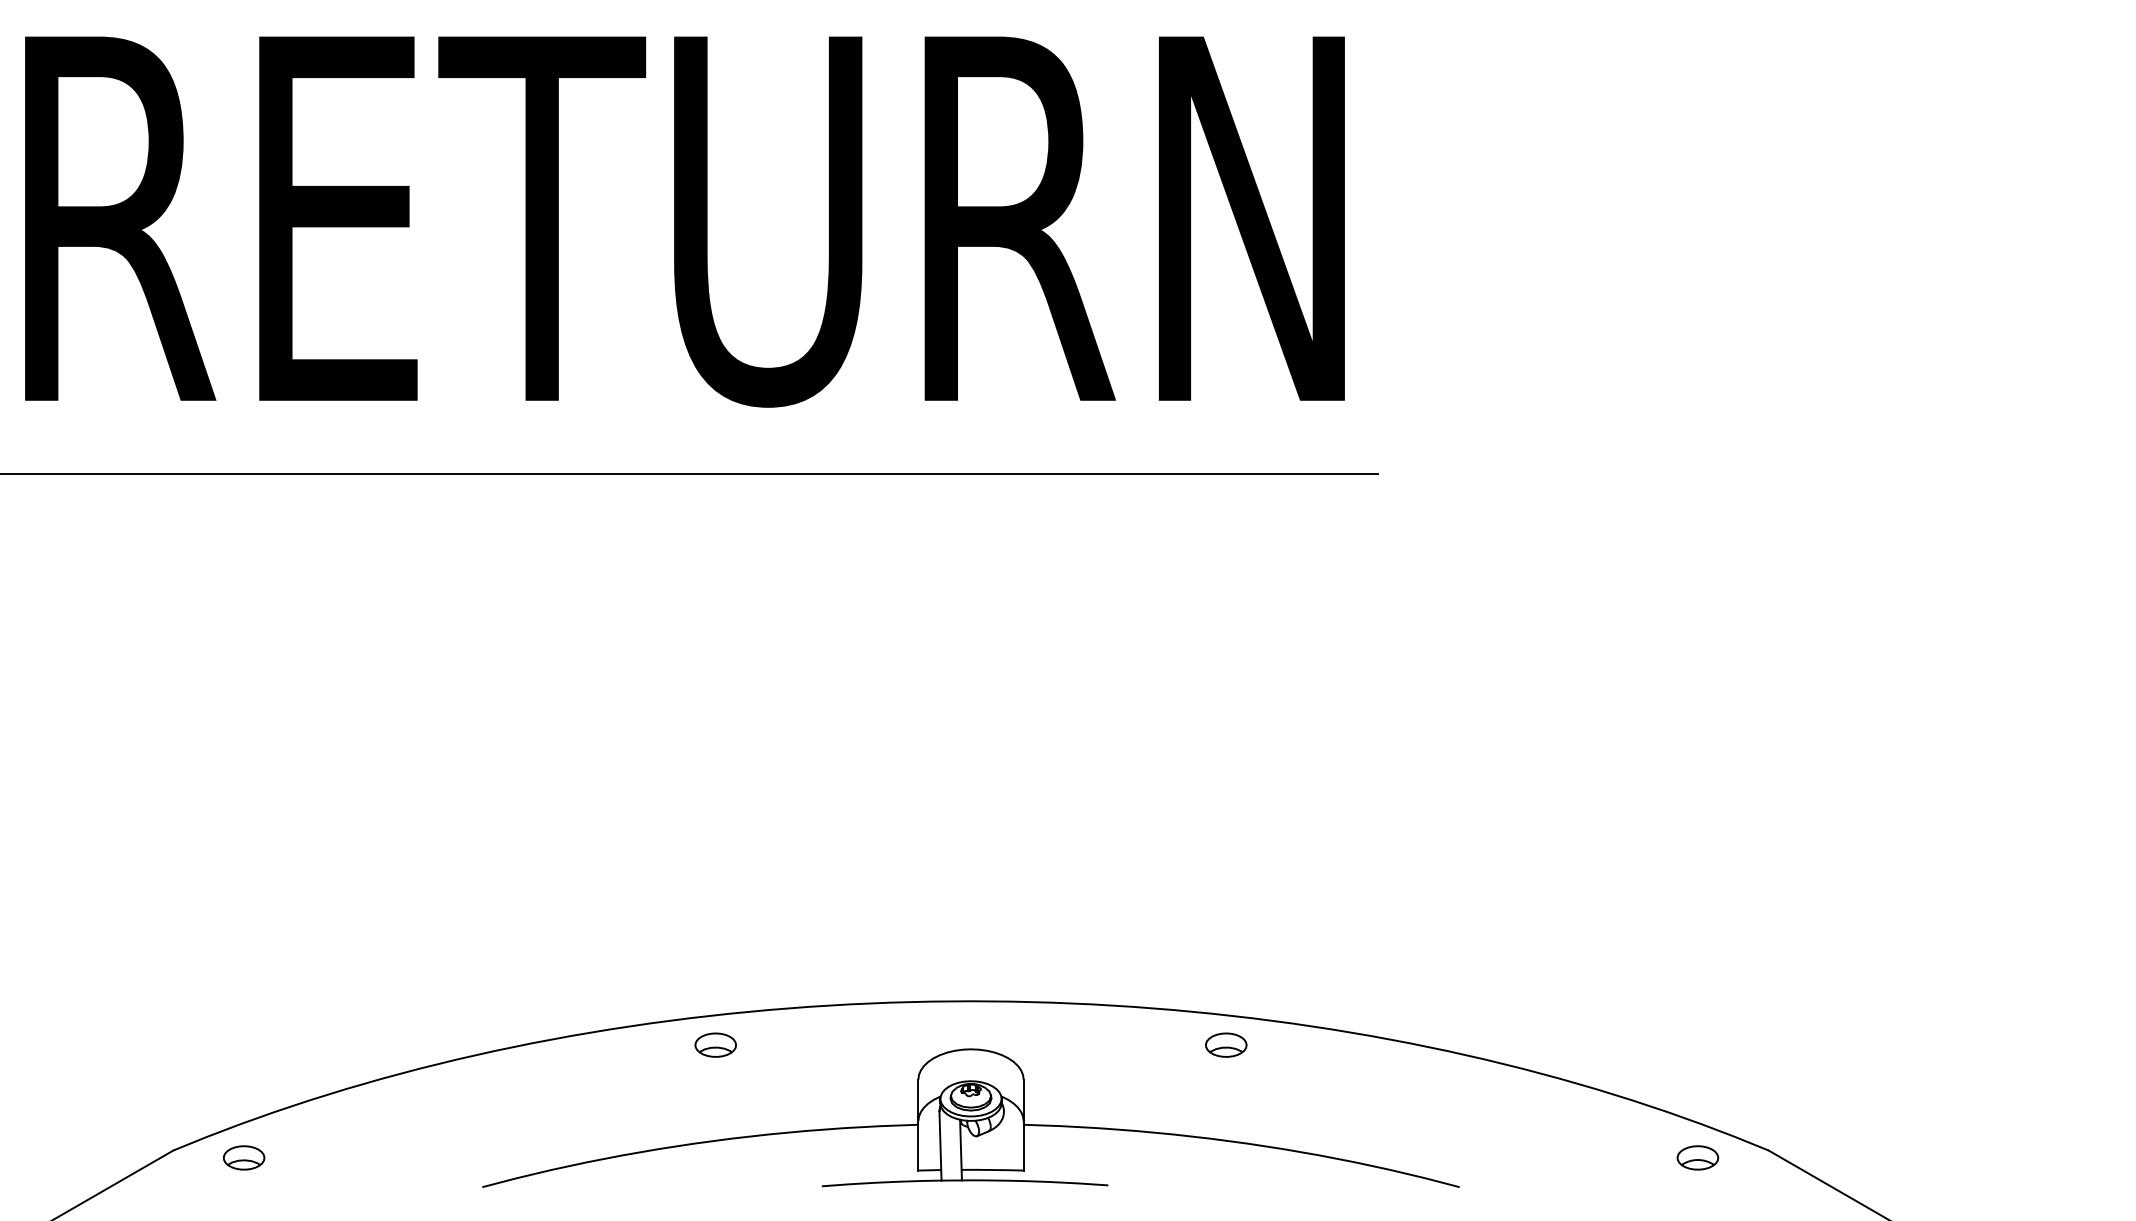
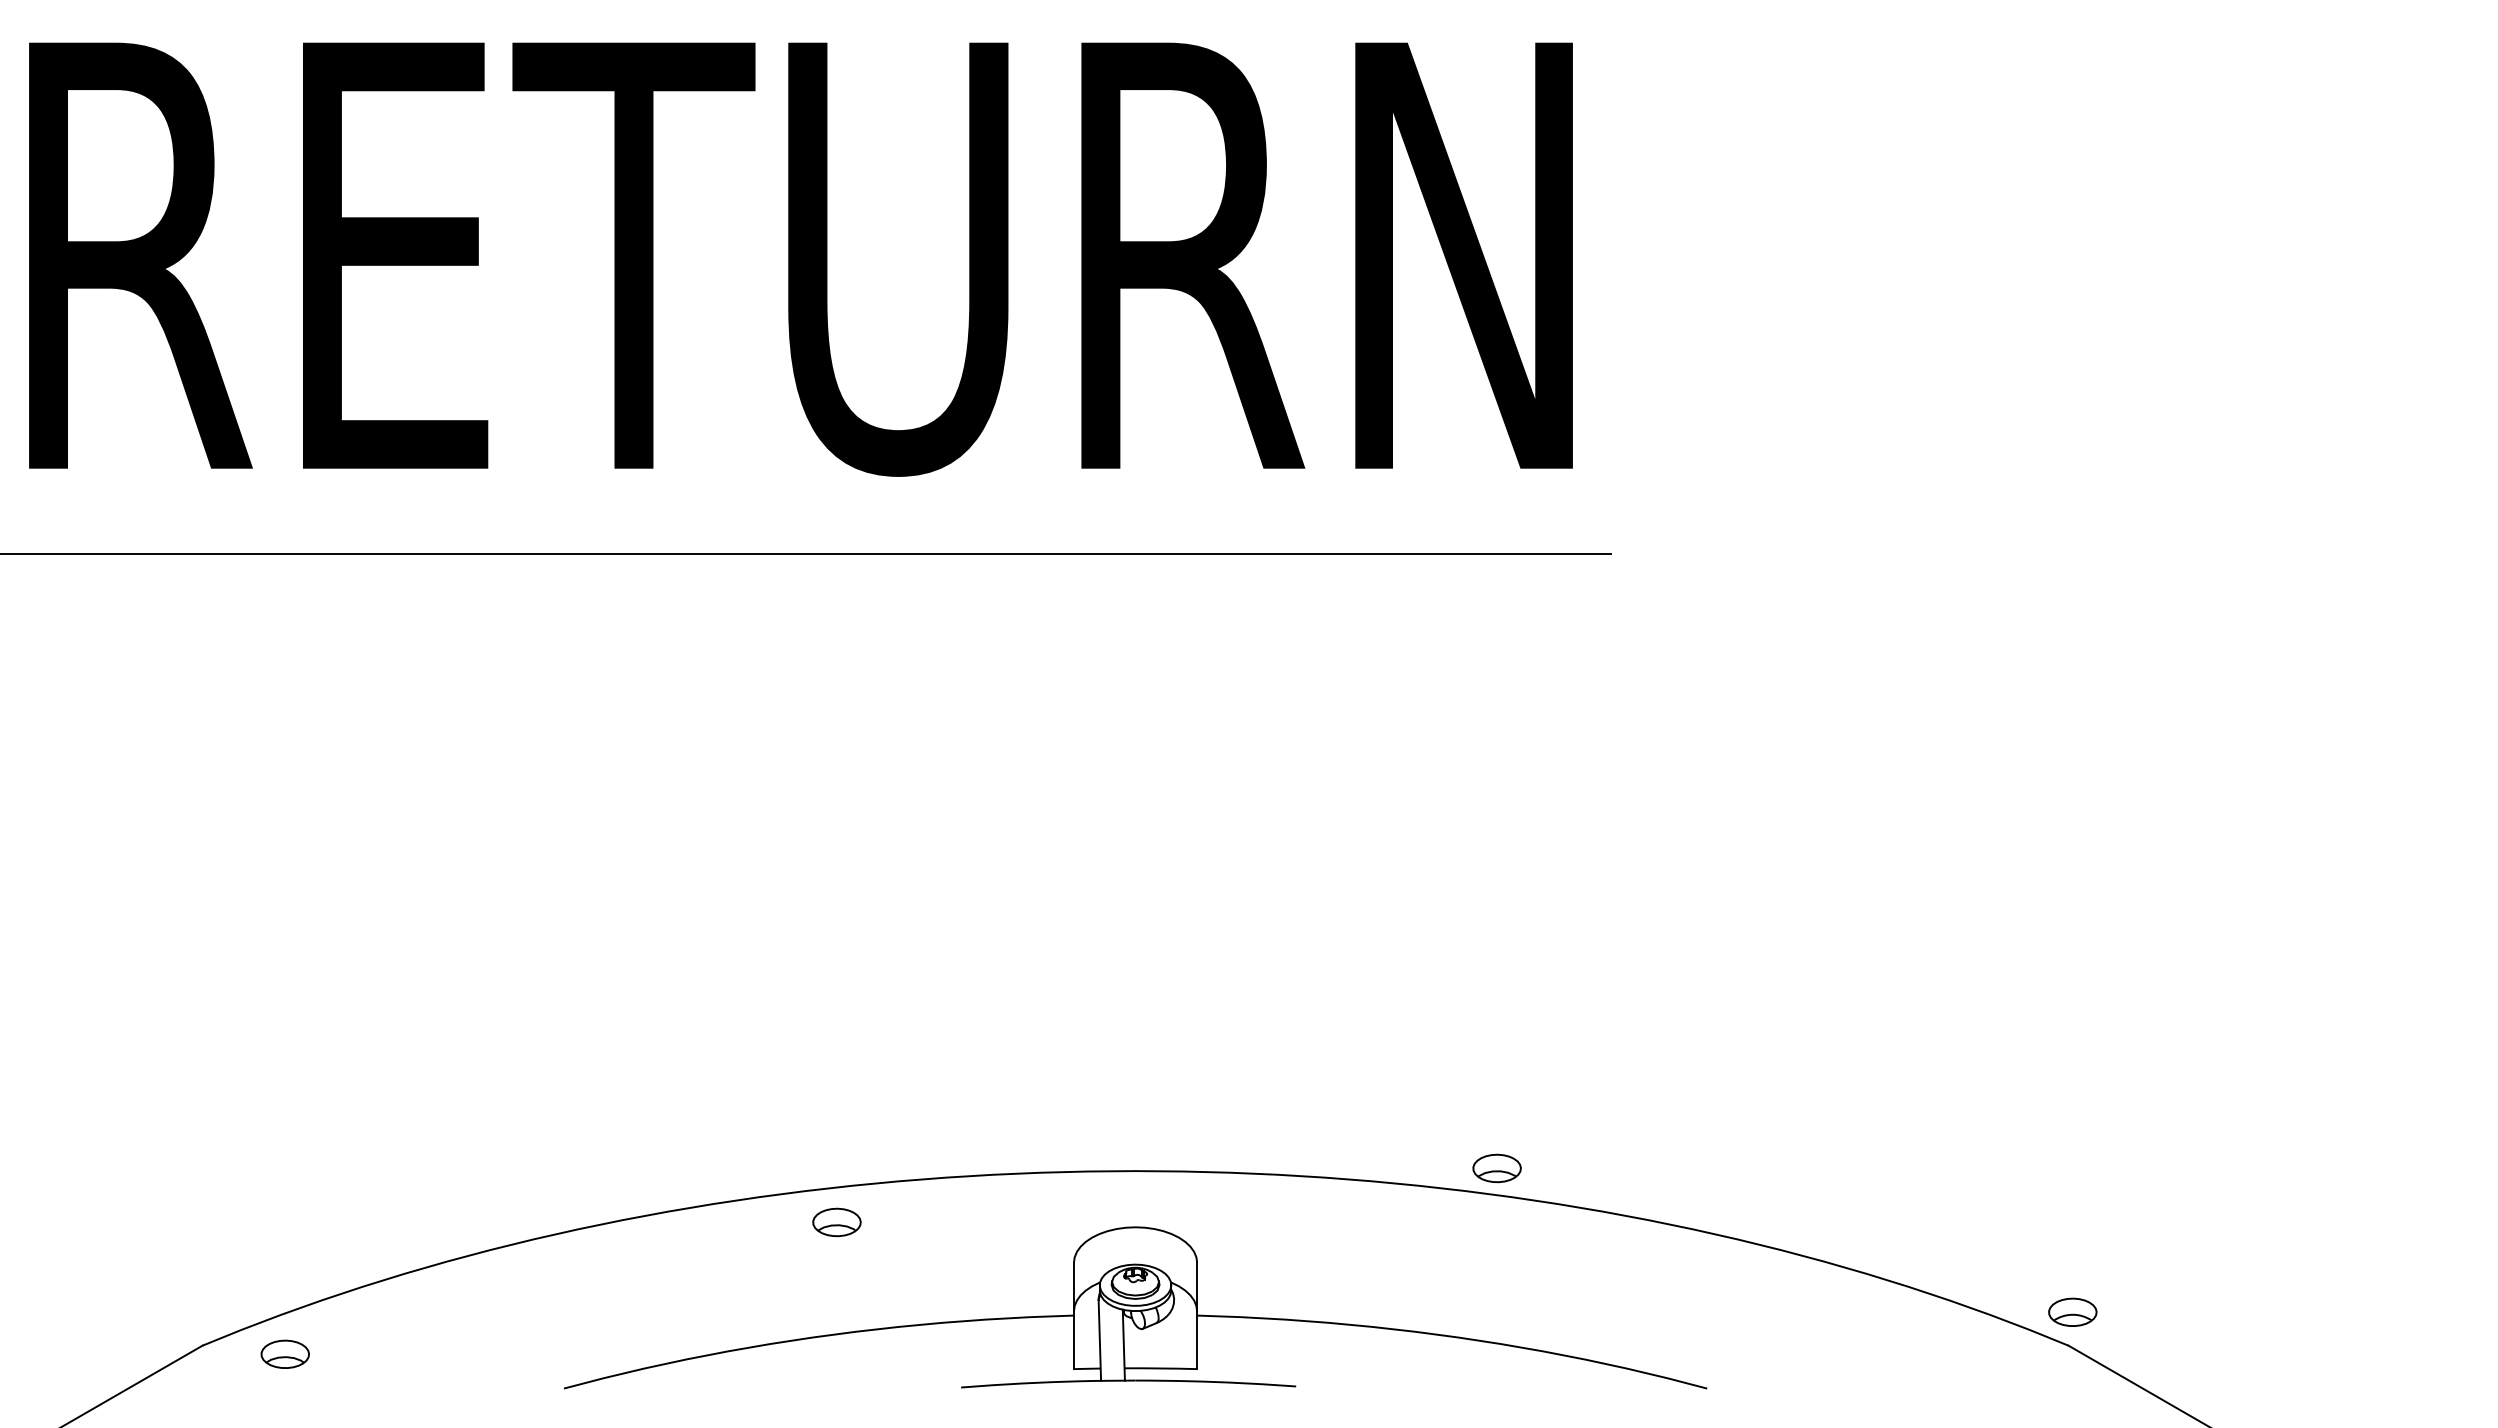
part: (1225, 1045) -> (1496, 1168), moved
part: (1697, 1157) -> (2072, 1311), moved

